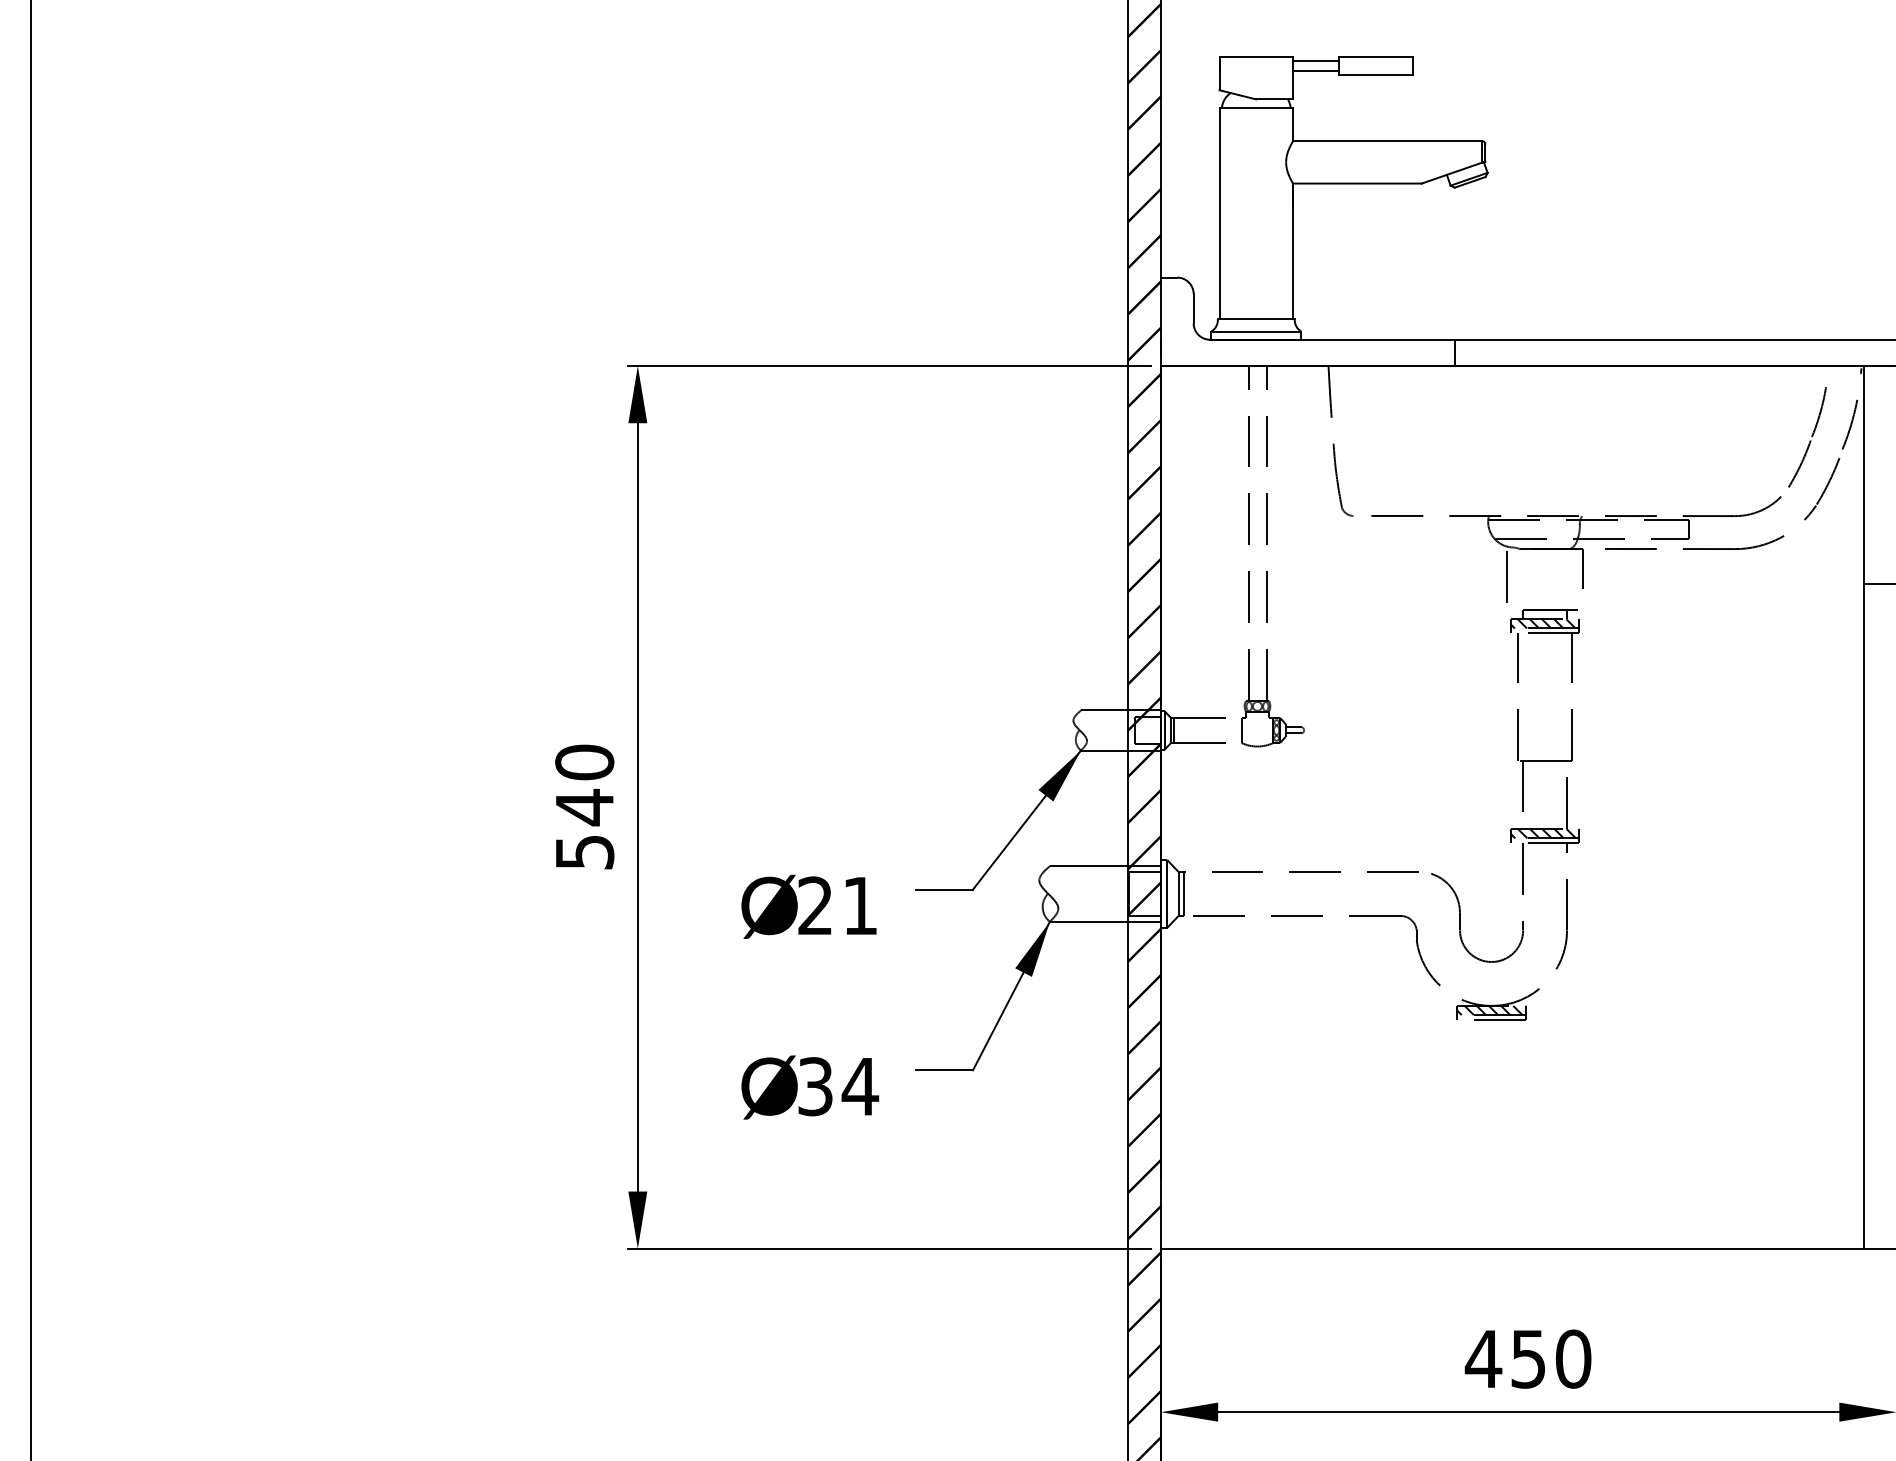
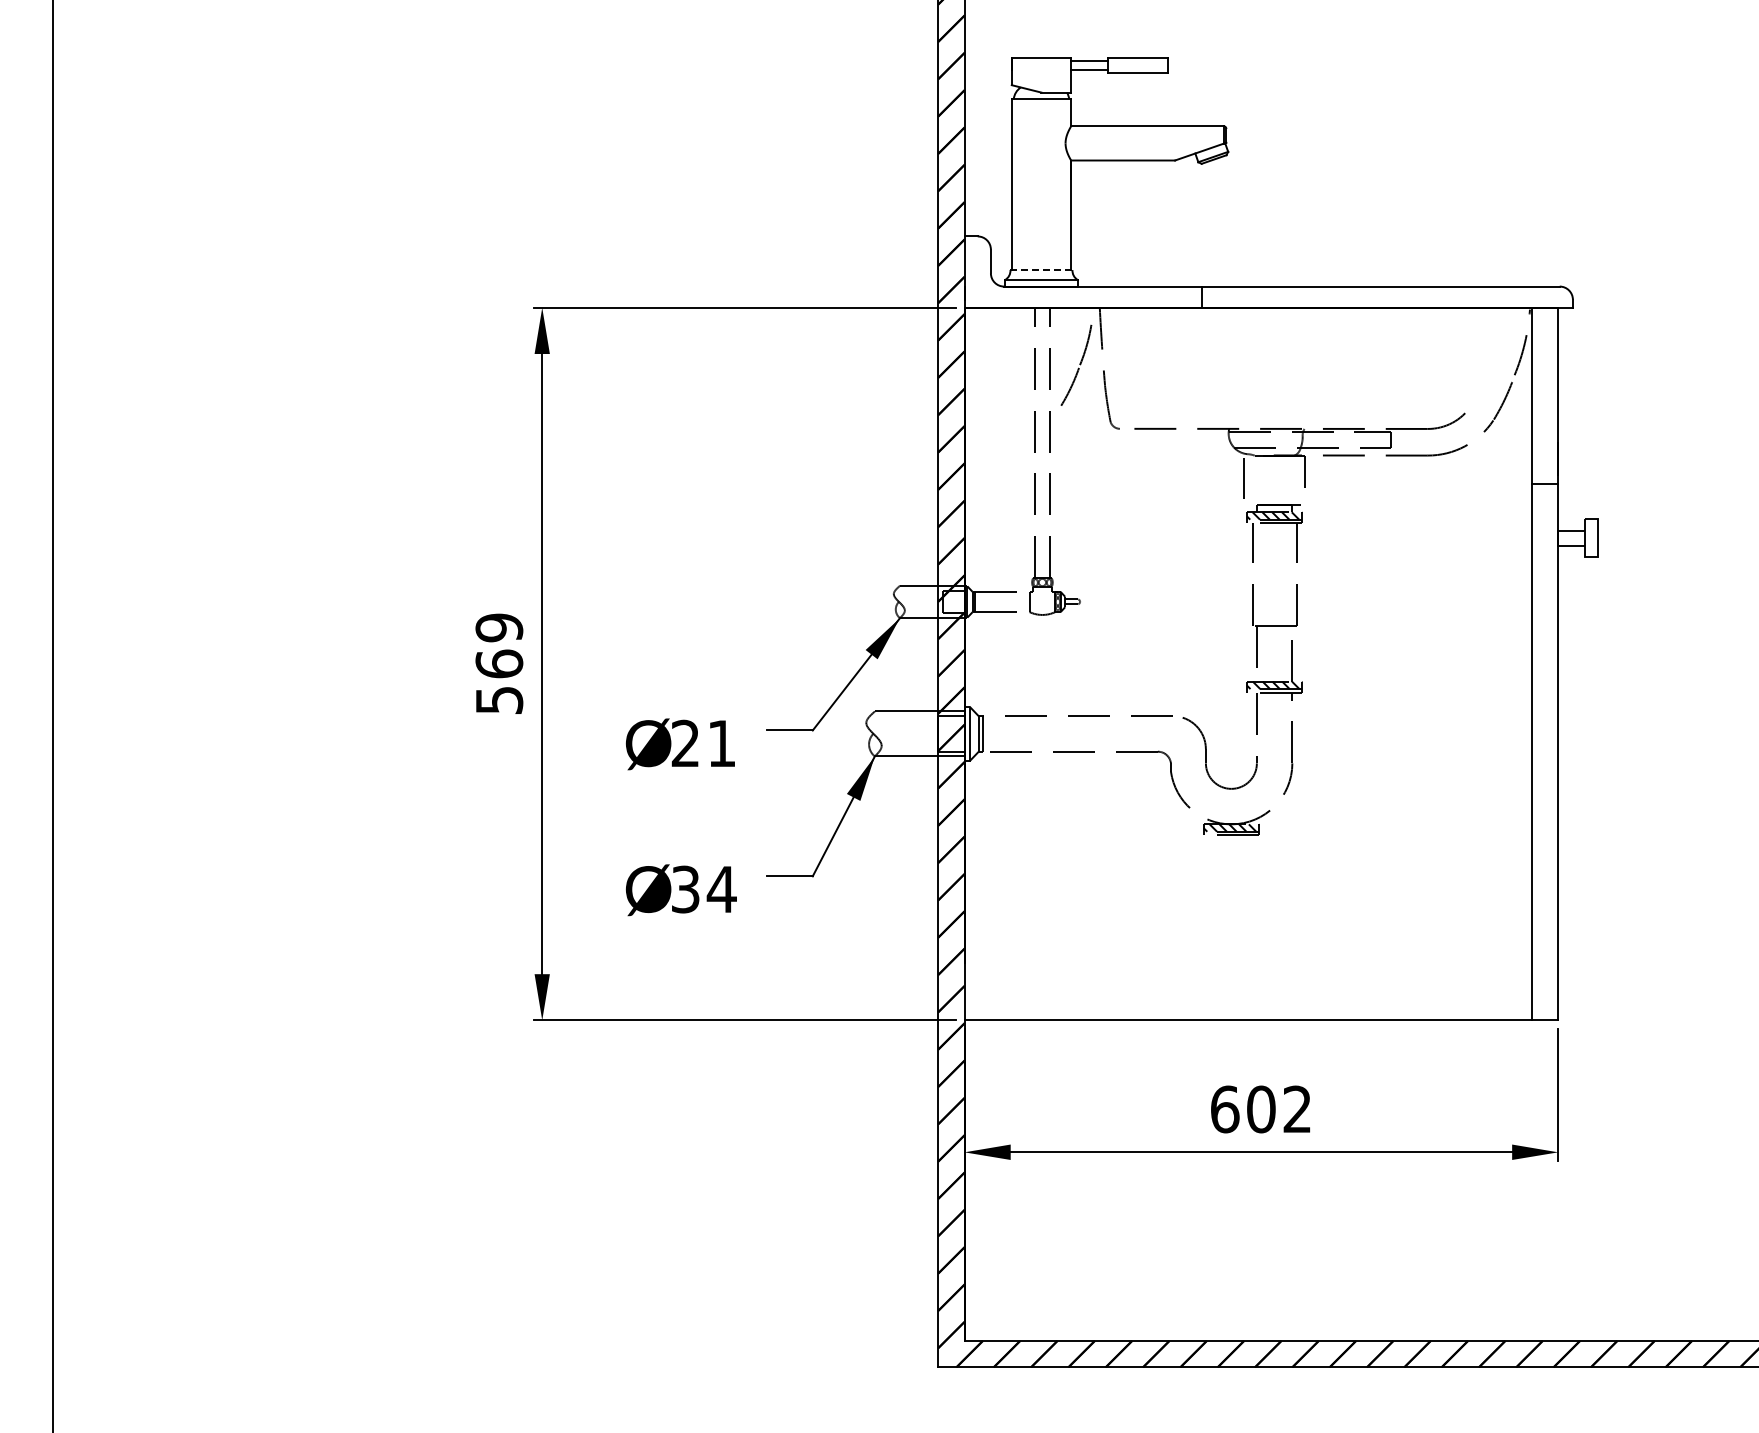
line: (1256, 319) -> (1041, 270), solid -> dashed
part: (1807, 436) -> (1076, 364), moved
text: (584, 785) -> (499, 646), 540 -> 569
text: (1527, 1359) -> (1260, 1109), 450 -> 602

